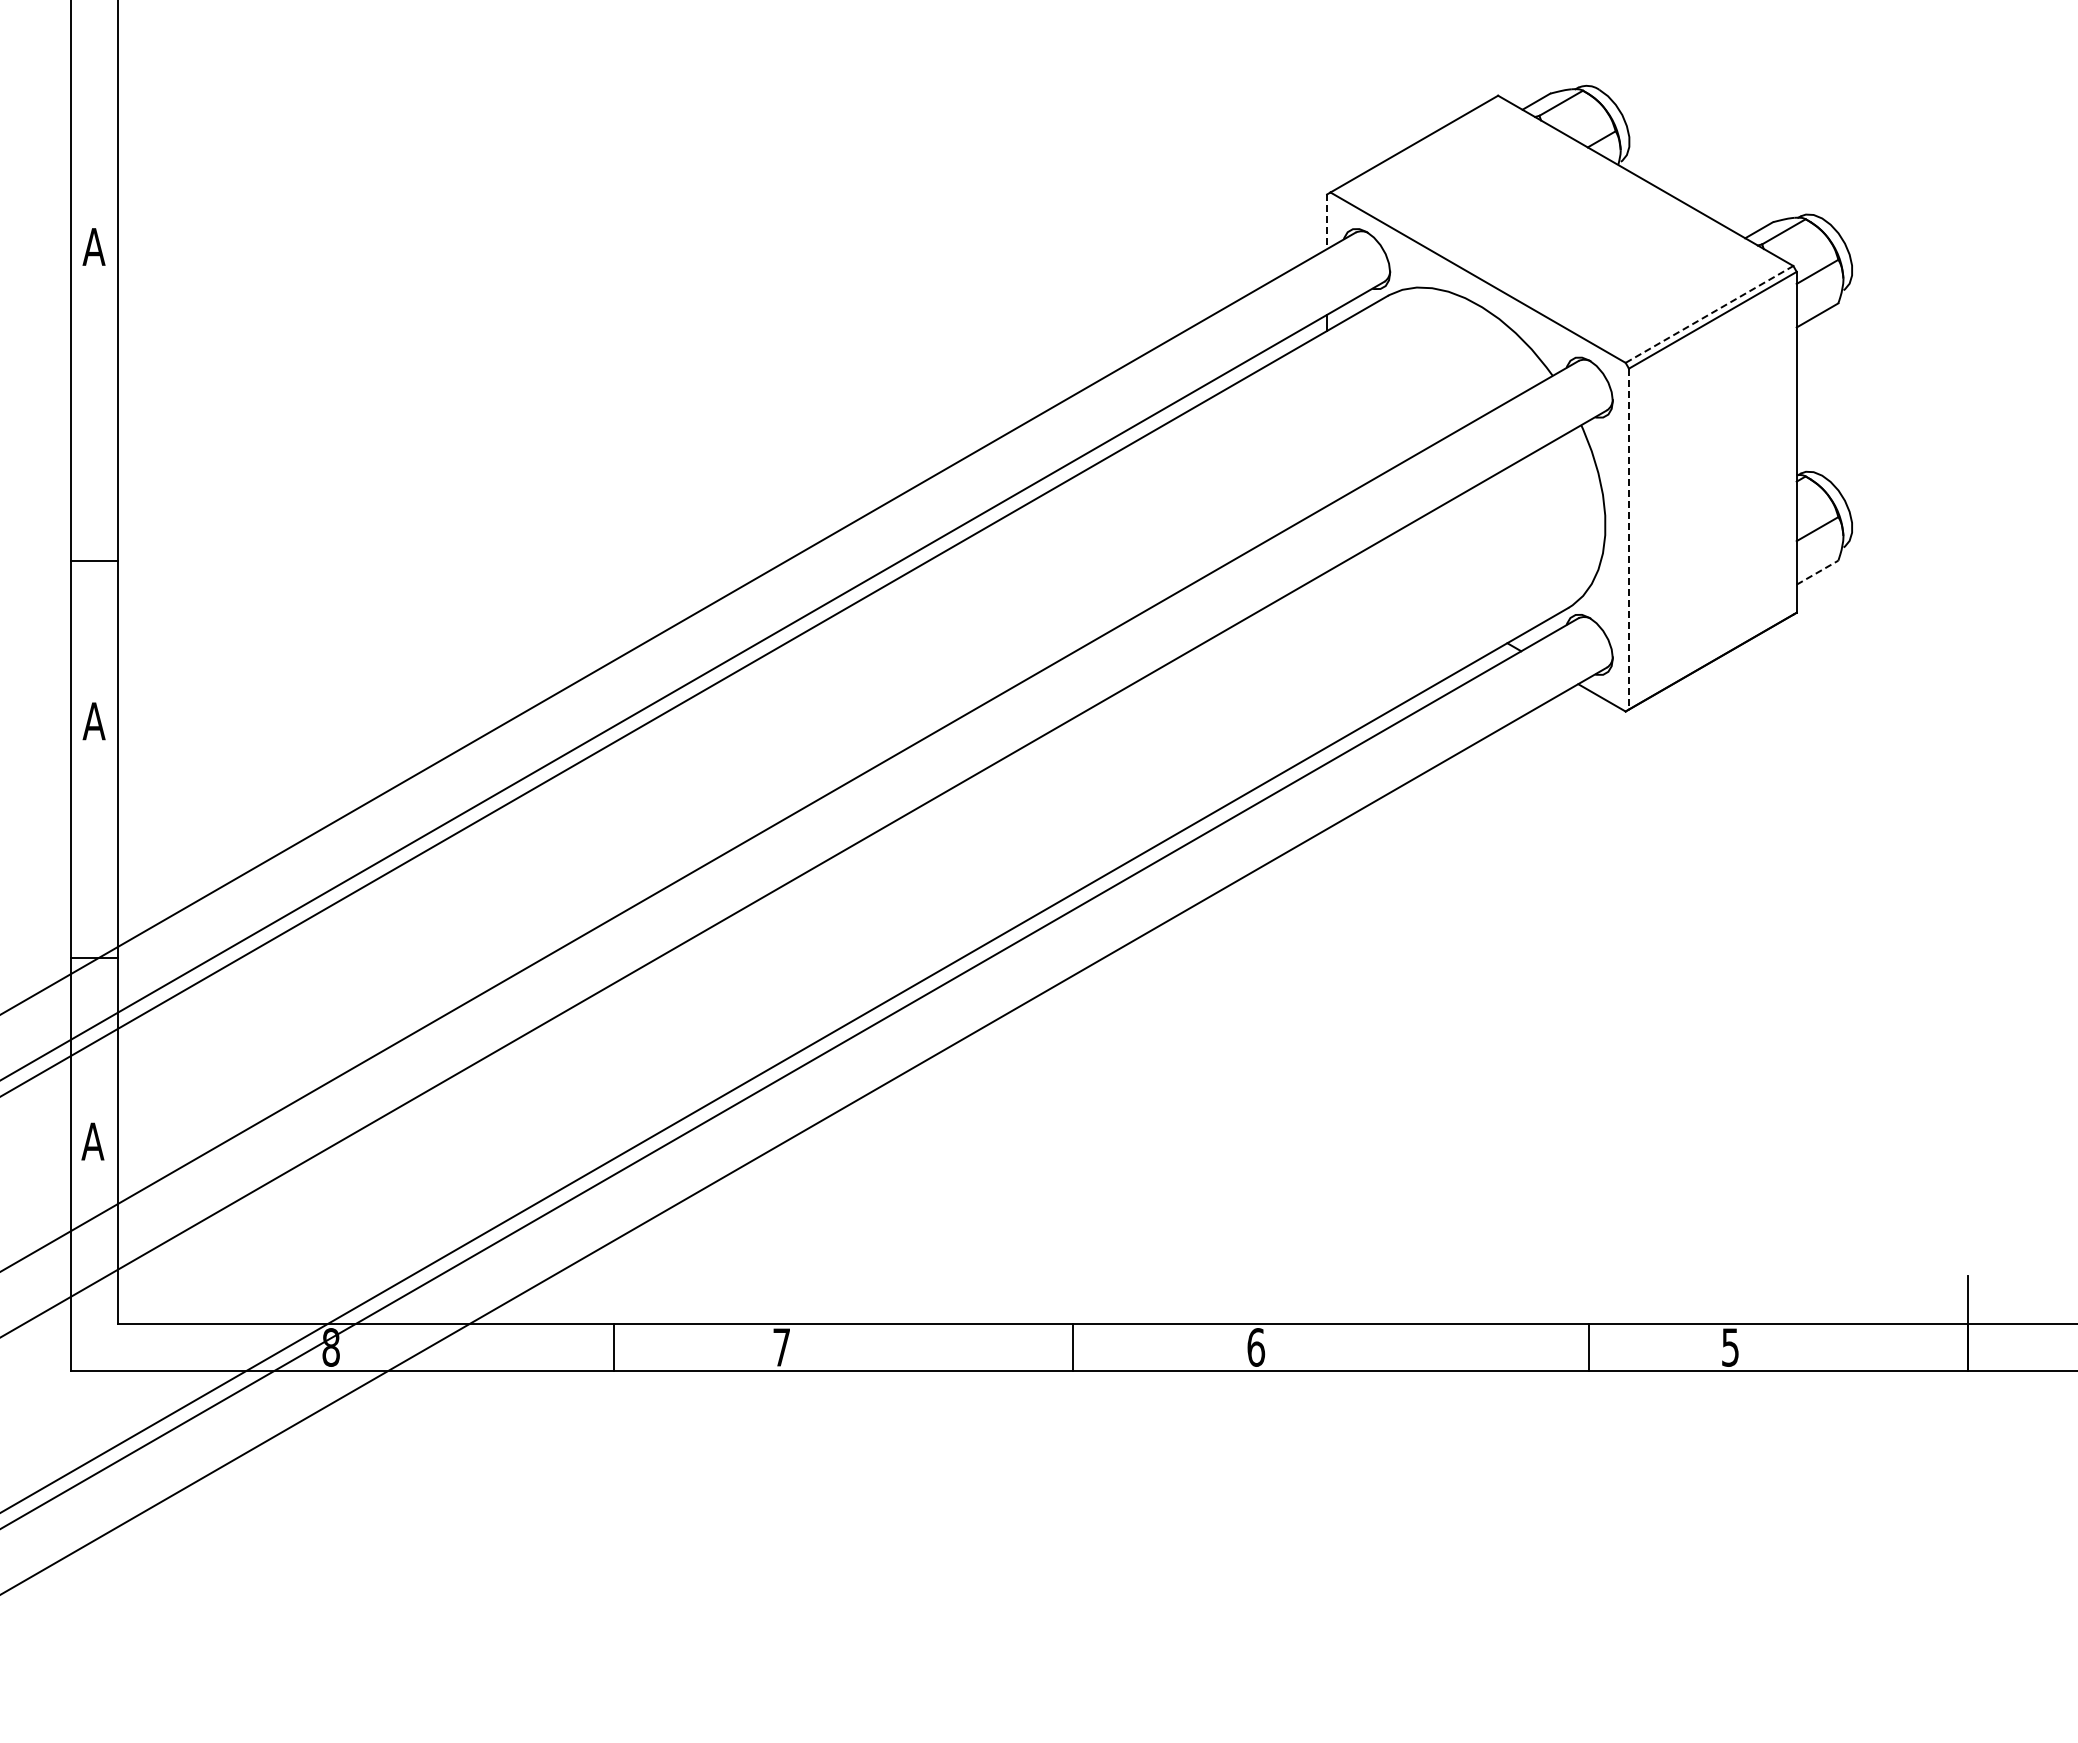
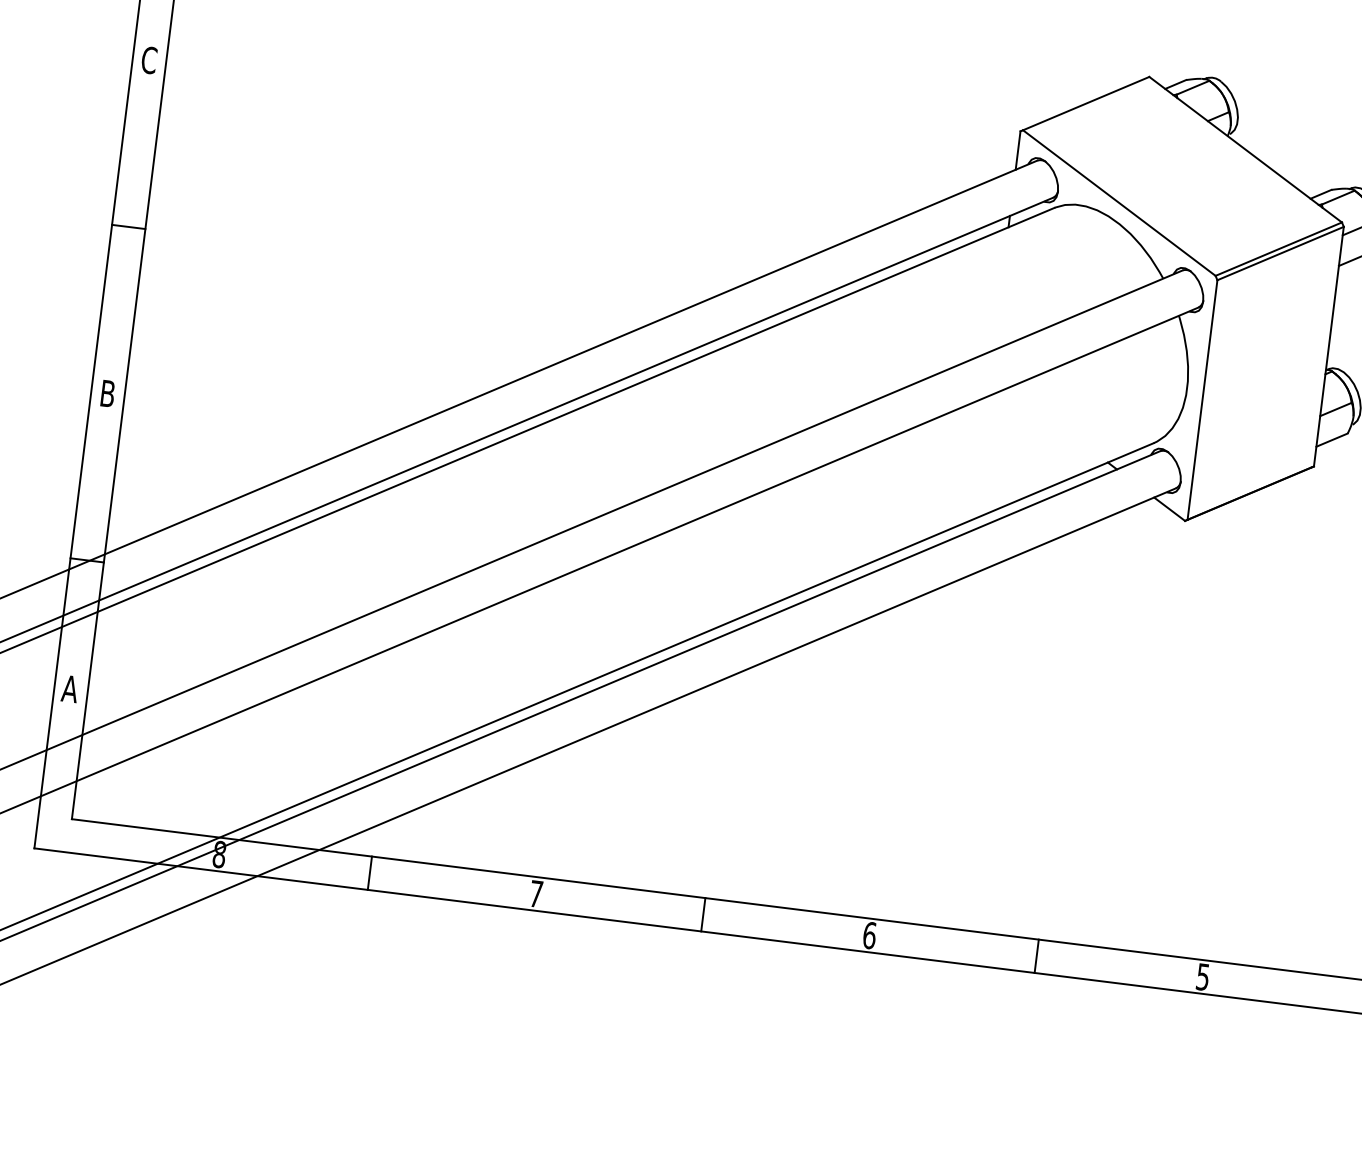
line: (1327, 222) -> (1018, 151), dashed -> solid
text: (93, 246) -> (148, 59), A -> C
line: (1709, 314) -> (1278, 249), dashed -> solid
line: (1628, 539) -> (1202, 400), dashed -> solid
line: (94, 561) -> (128, 227), moved
line: (1817, 572) -> (1332, 440), dashed -> solid
text: (93, 721) -> (107, 393), A -> B
line: (614, 1347) -> (370, 873), moved
line: (1073, 1347) -> (703, 914), moved
line: (1588, 1347) -> (1036, 956), moved

